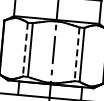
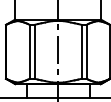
line: (25, 49) -> (29, 51), dashed -> solid
line: (77, 53) -> (81, 51), dashed -> solid

